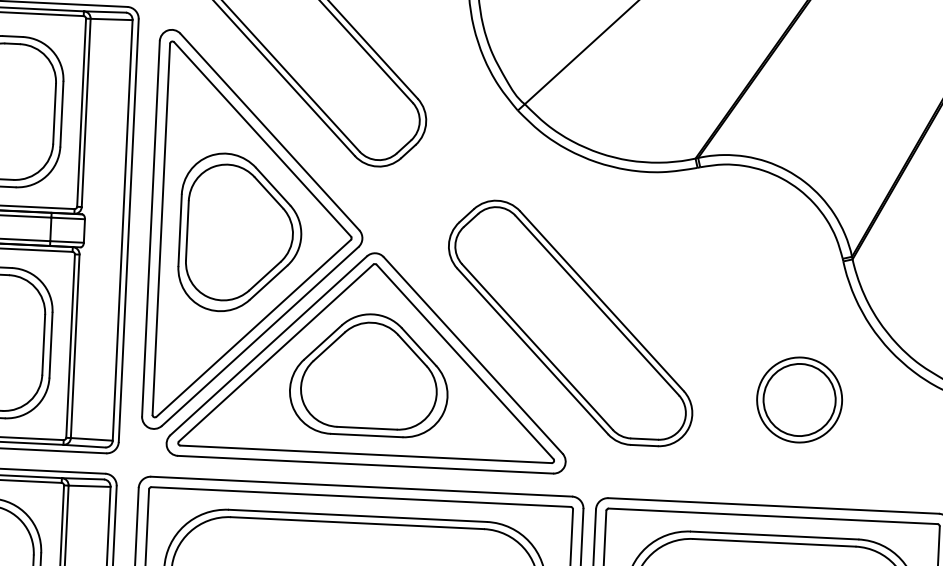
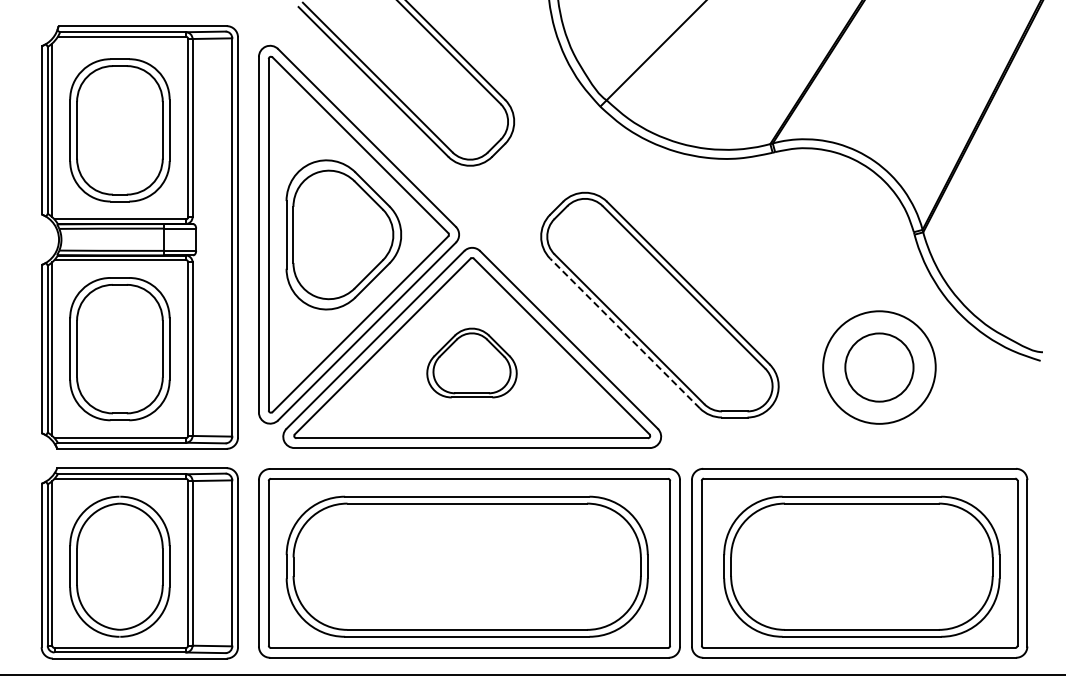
line: (533, 351) -> (625, 333), solid -> dashed
part: (369, 374) -> (471, 362), size x0.6
circle: (799, 399) -> (879, 367), size x1.4

